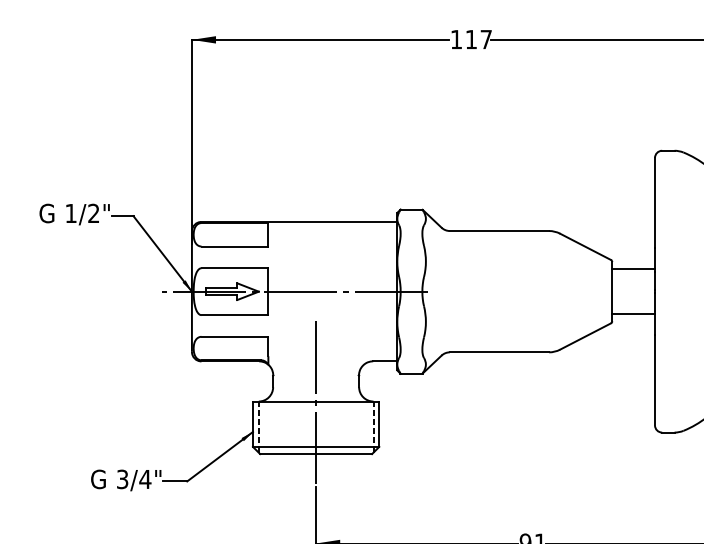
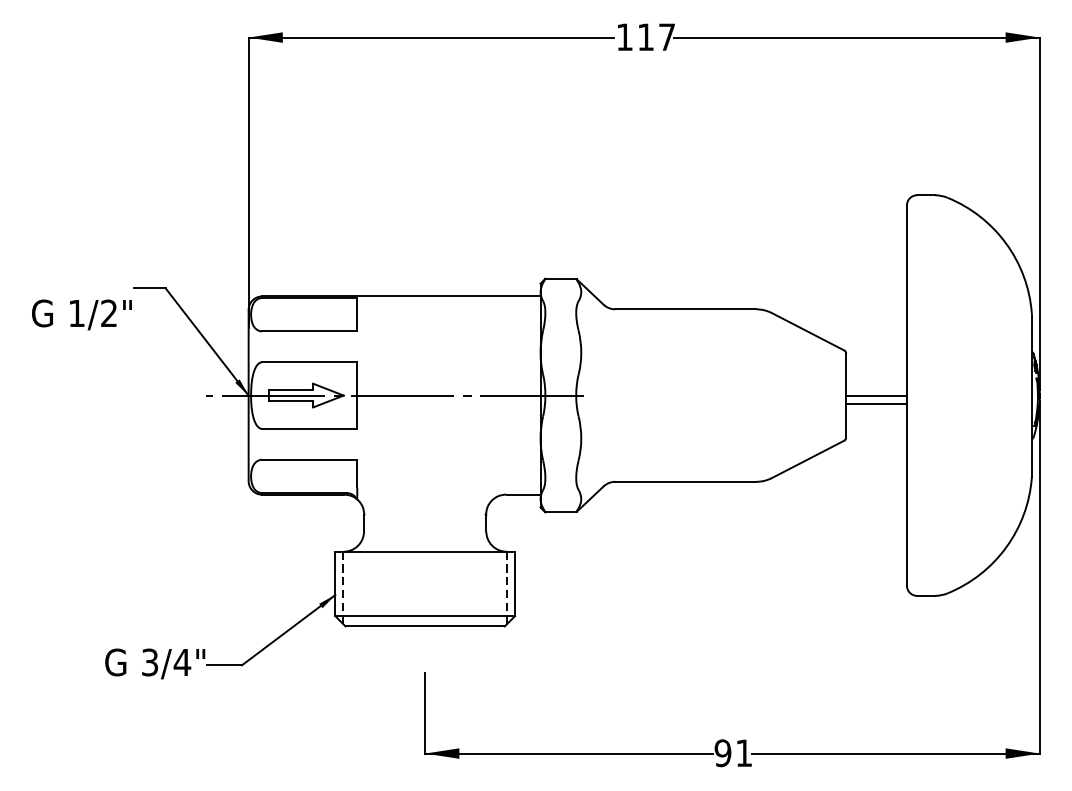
text: (74, 214) -> (81, 314), moved
line: (633, 269) -> (876, 396), moved
line: (633, 314) -> (876, 403), moved
line: (316, 402) -> (425, 553), removed

